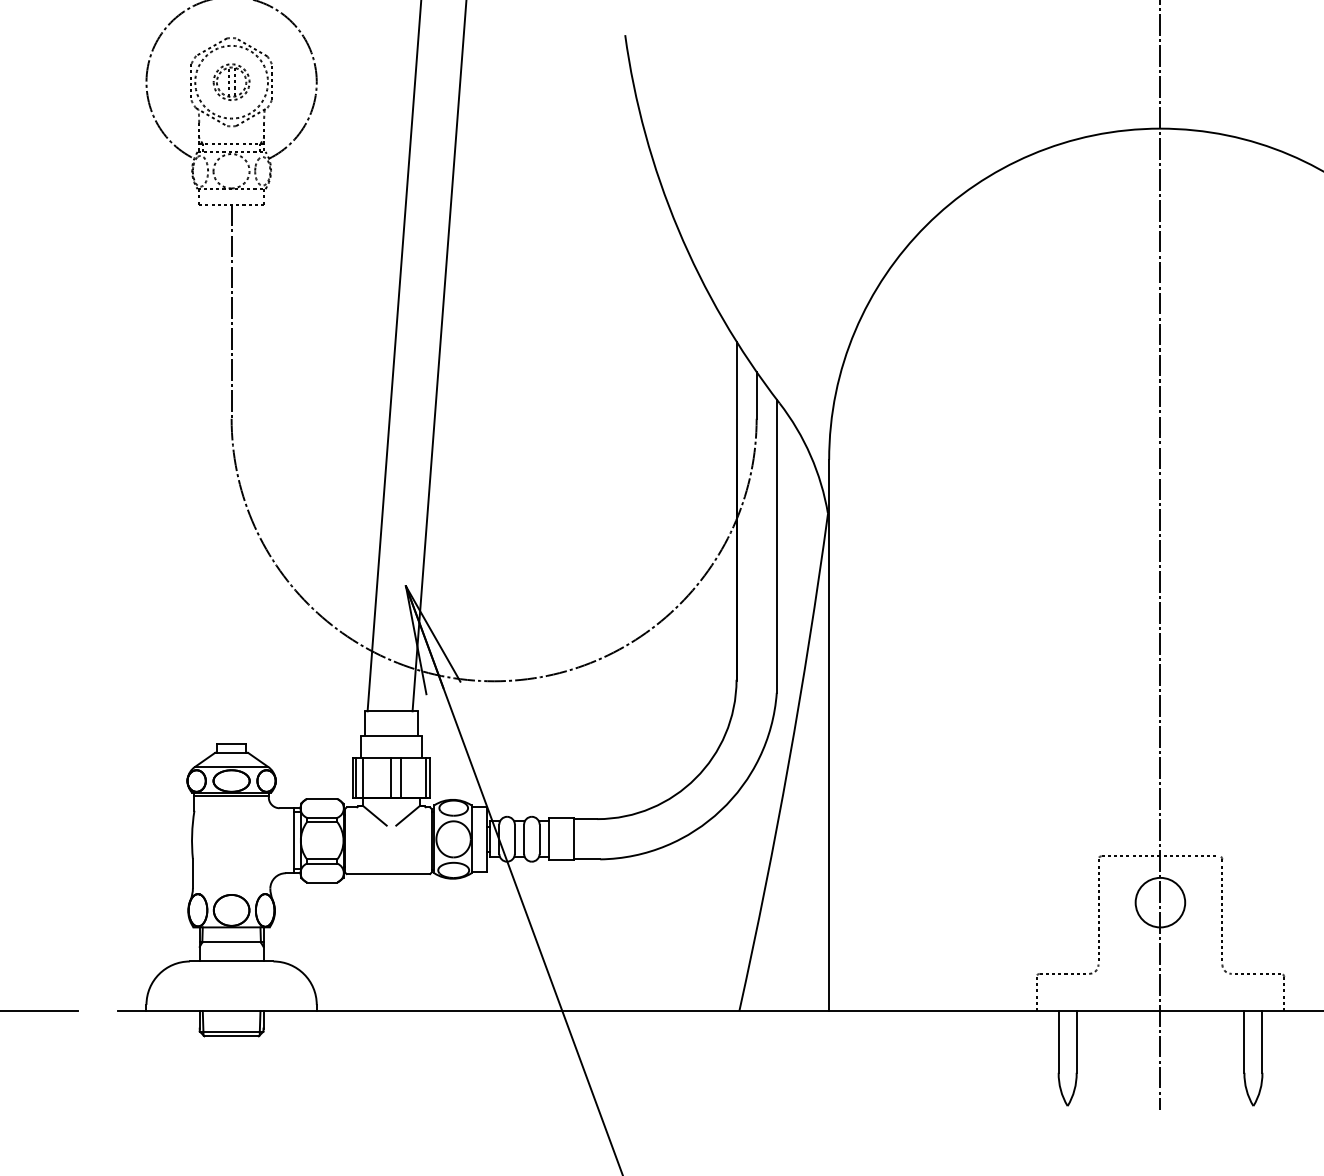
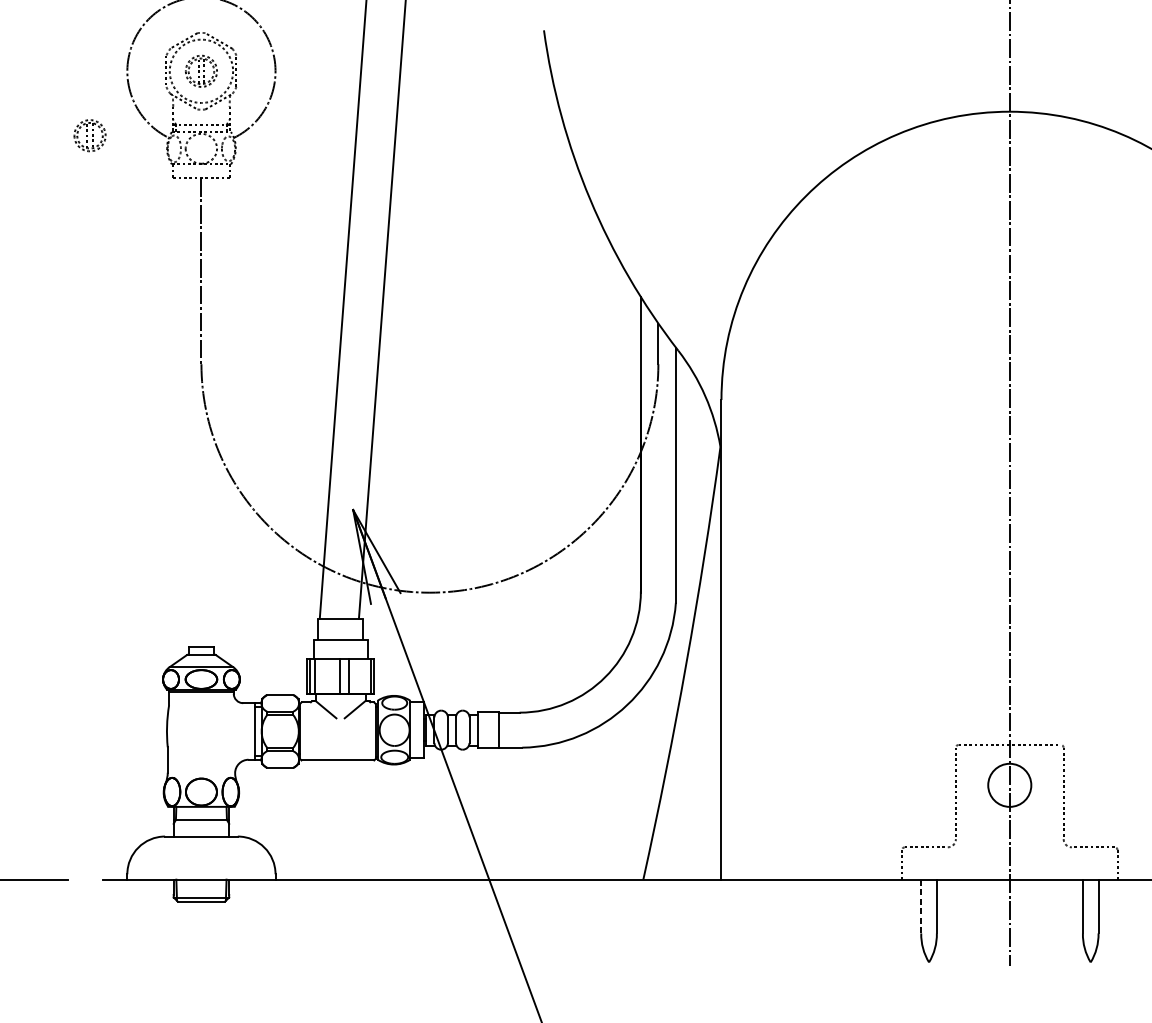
part: (103, 155) -> (89, 135), added
line: (1058, 1041) -> (921, 906), solid -> dashed

